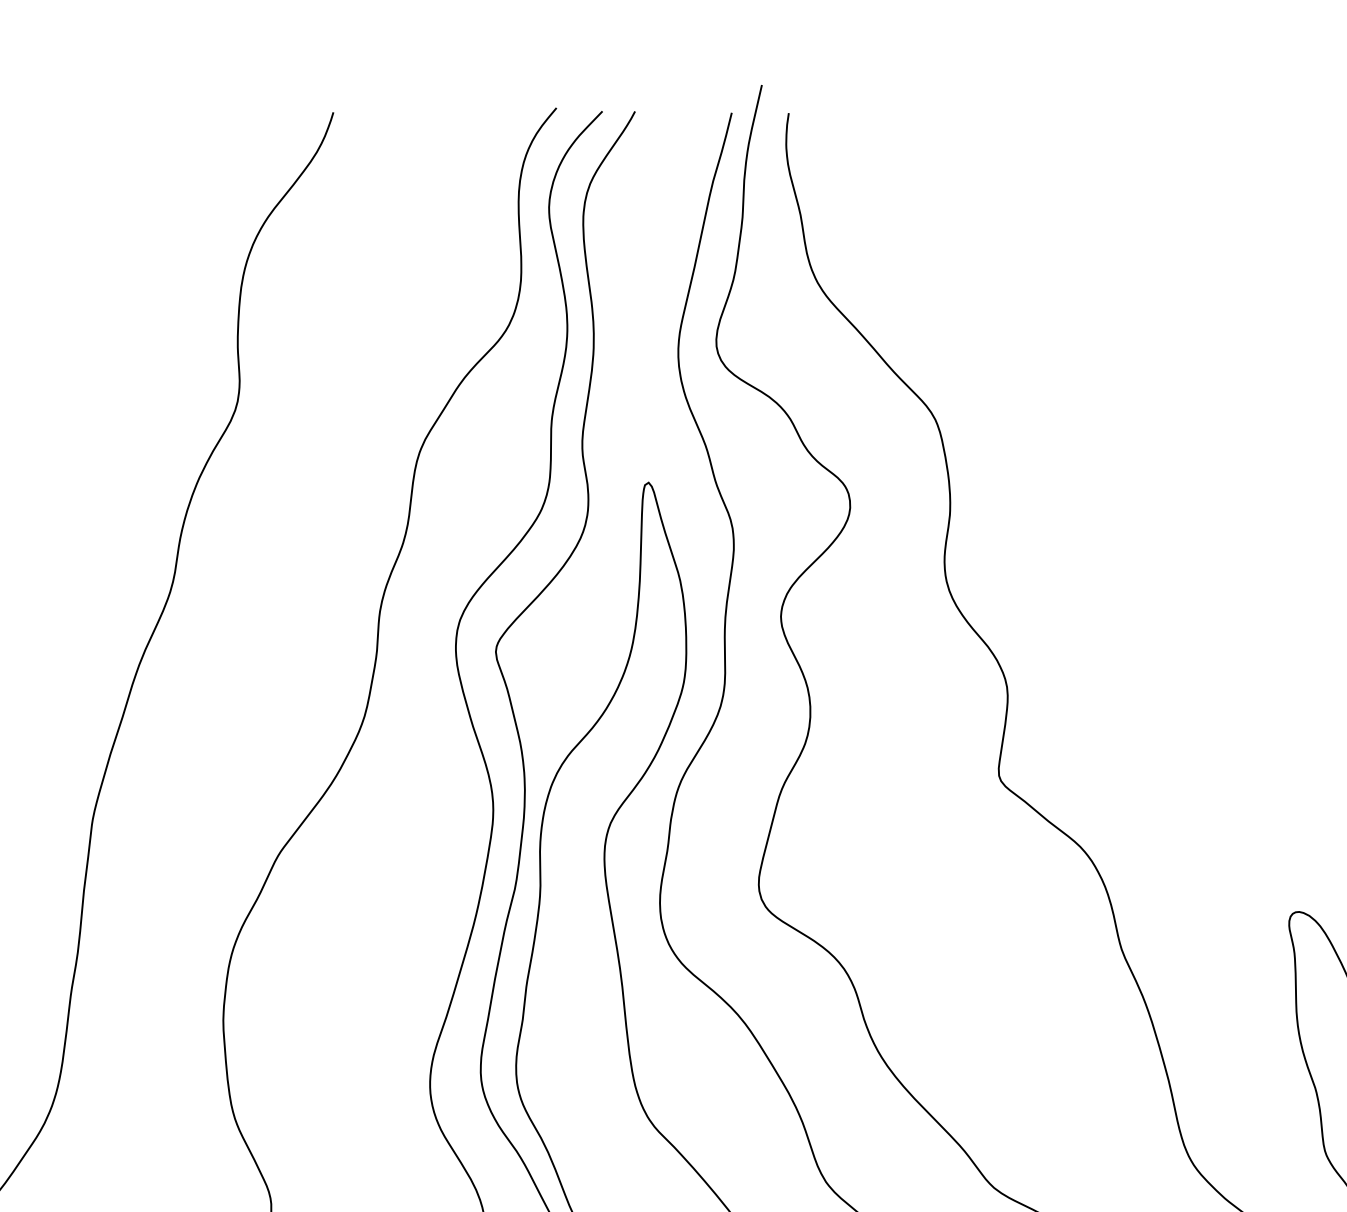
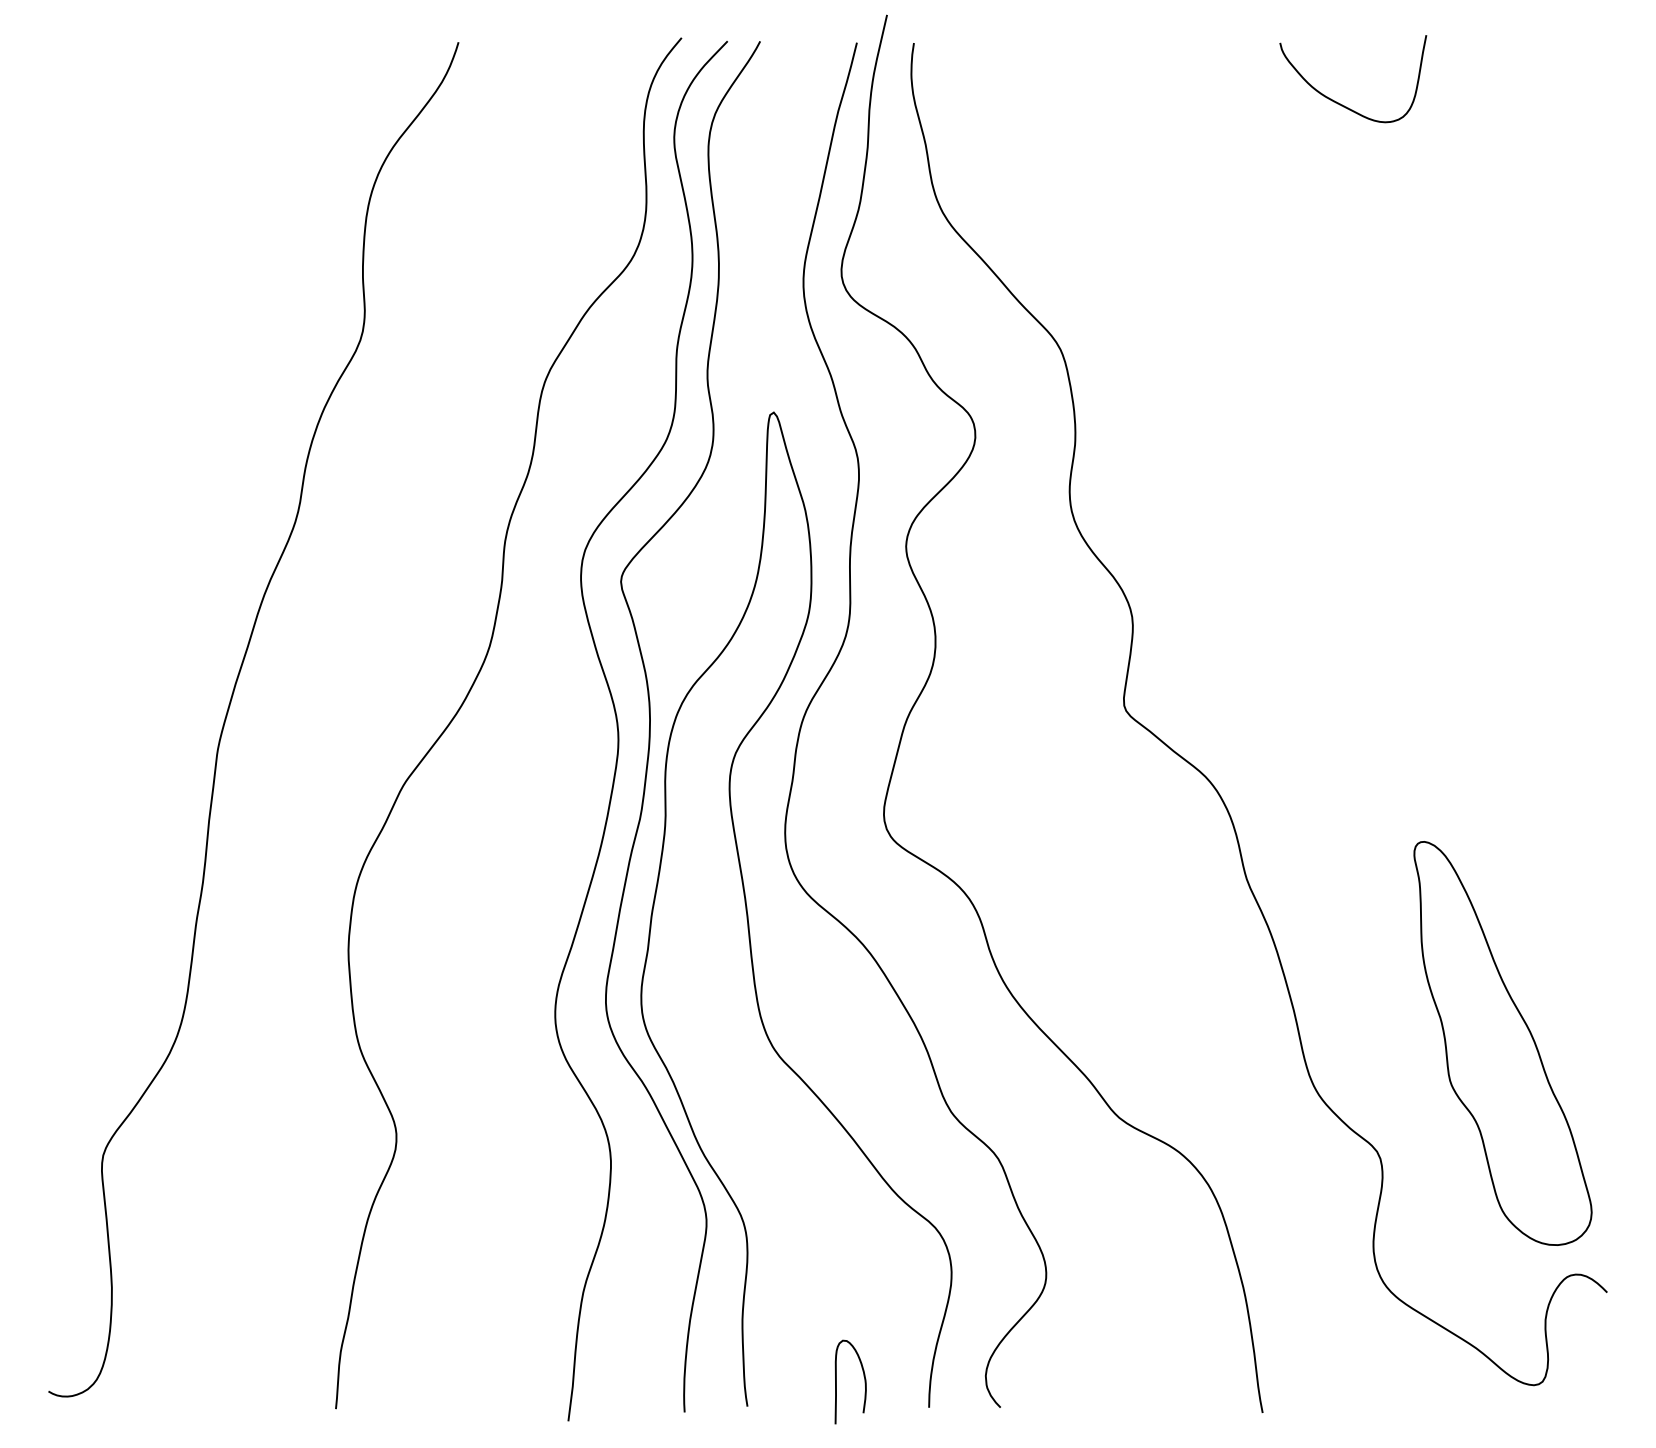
curve: (1215, 173) -> (1340, 103), added

